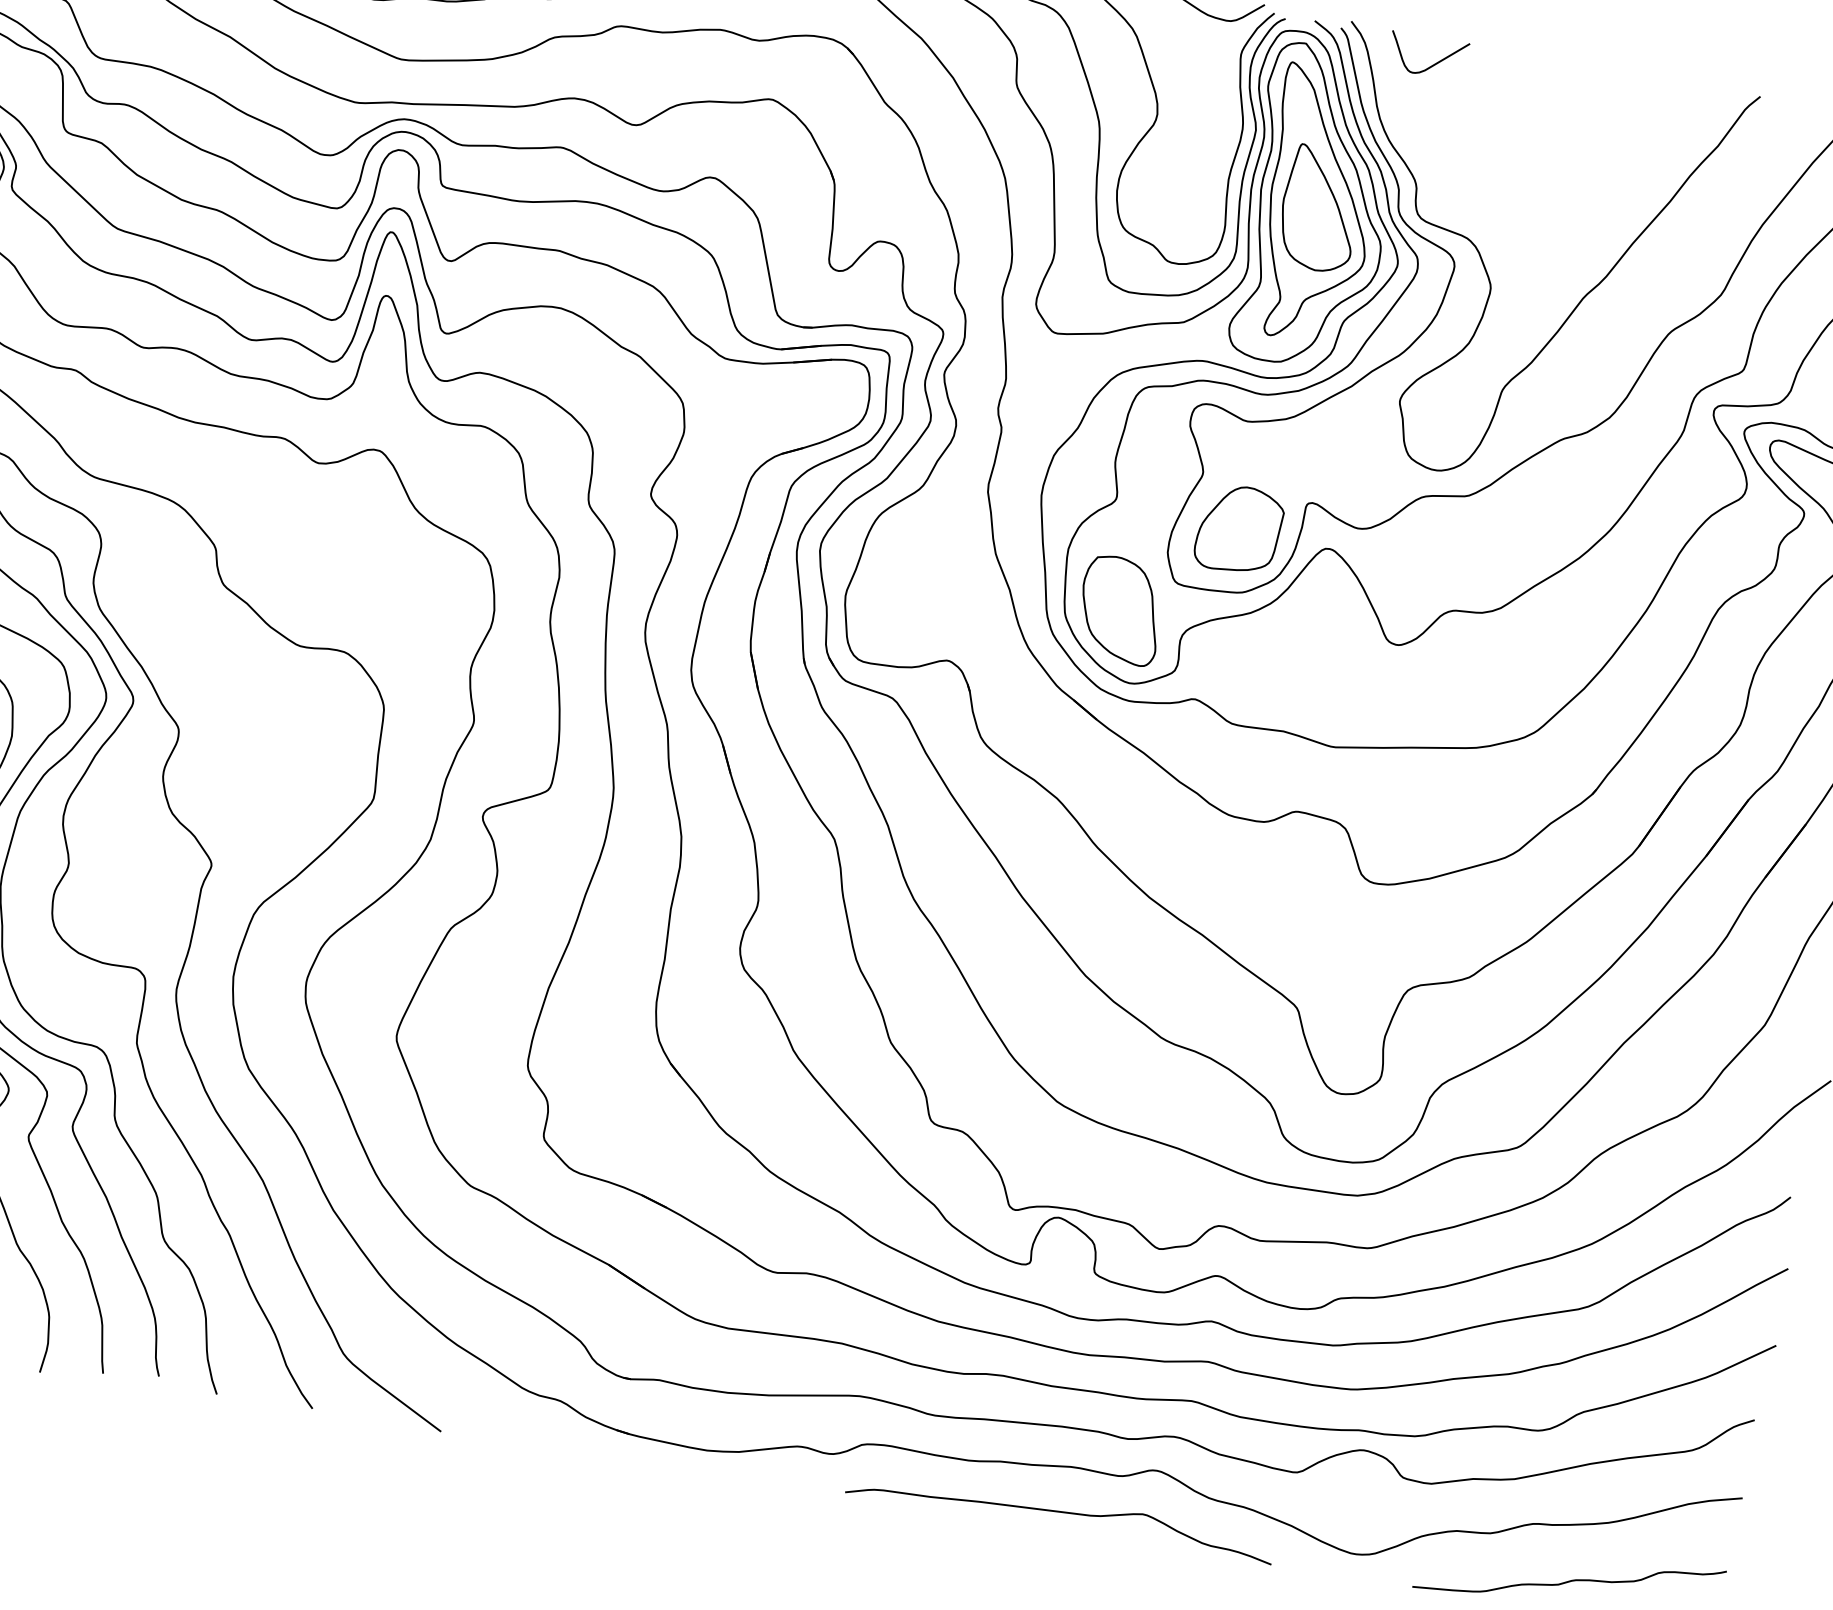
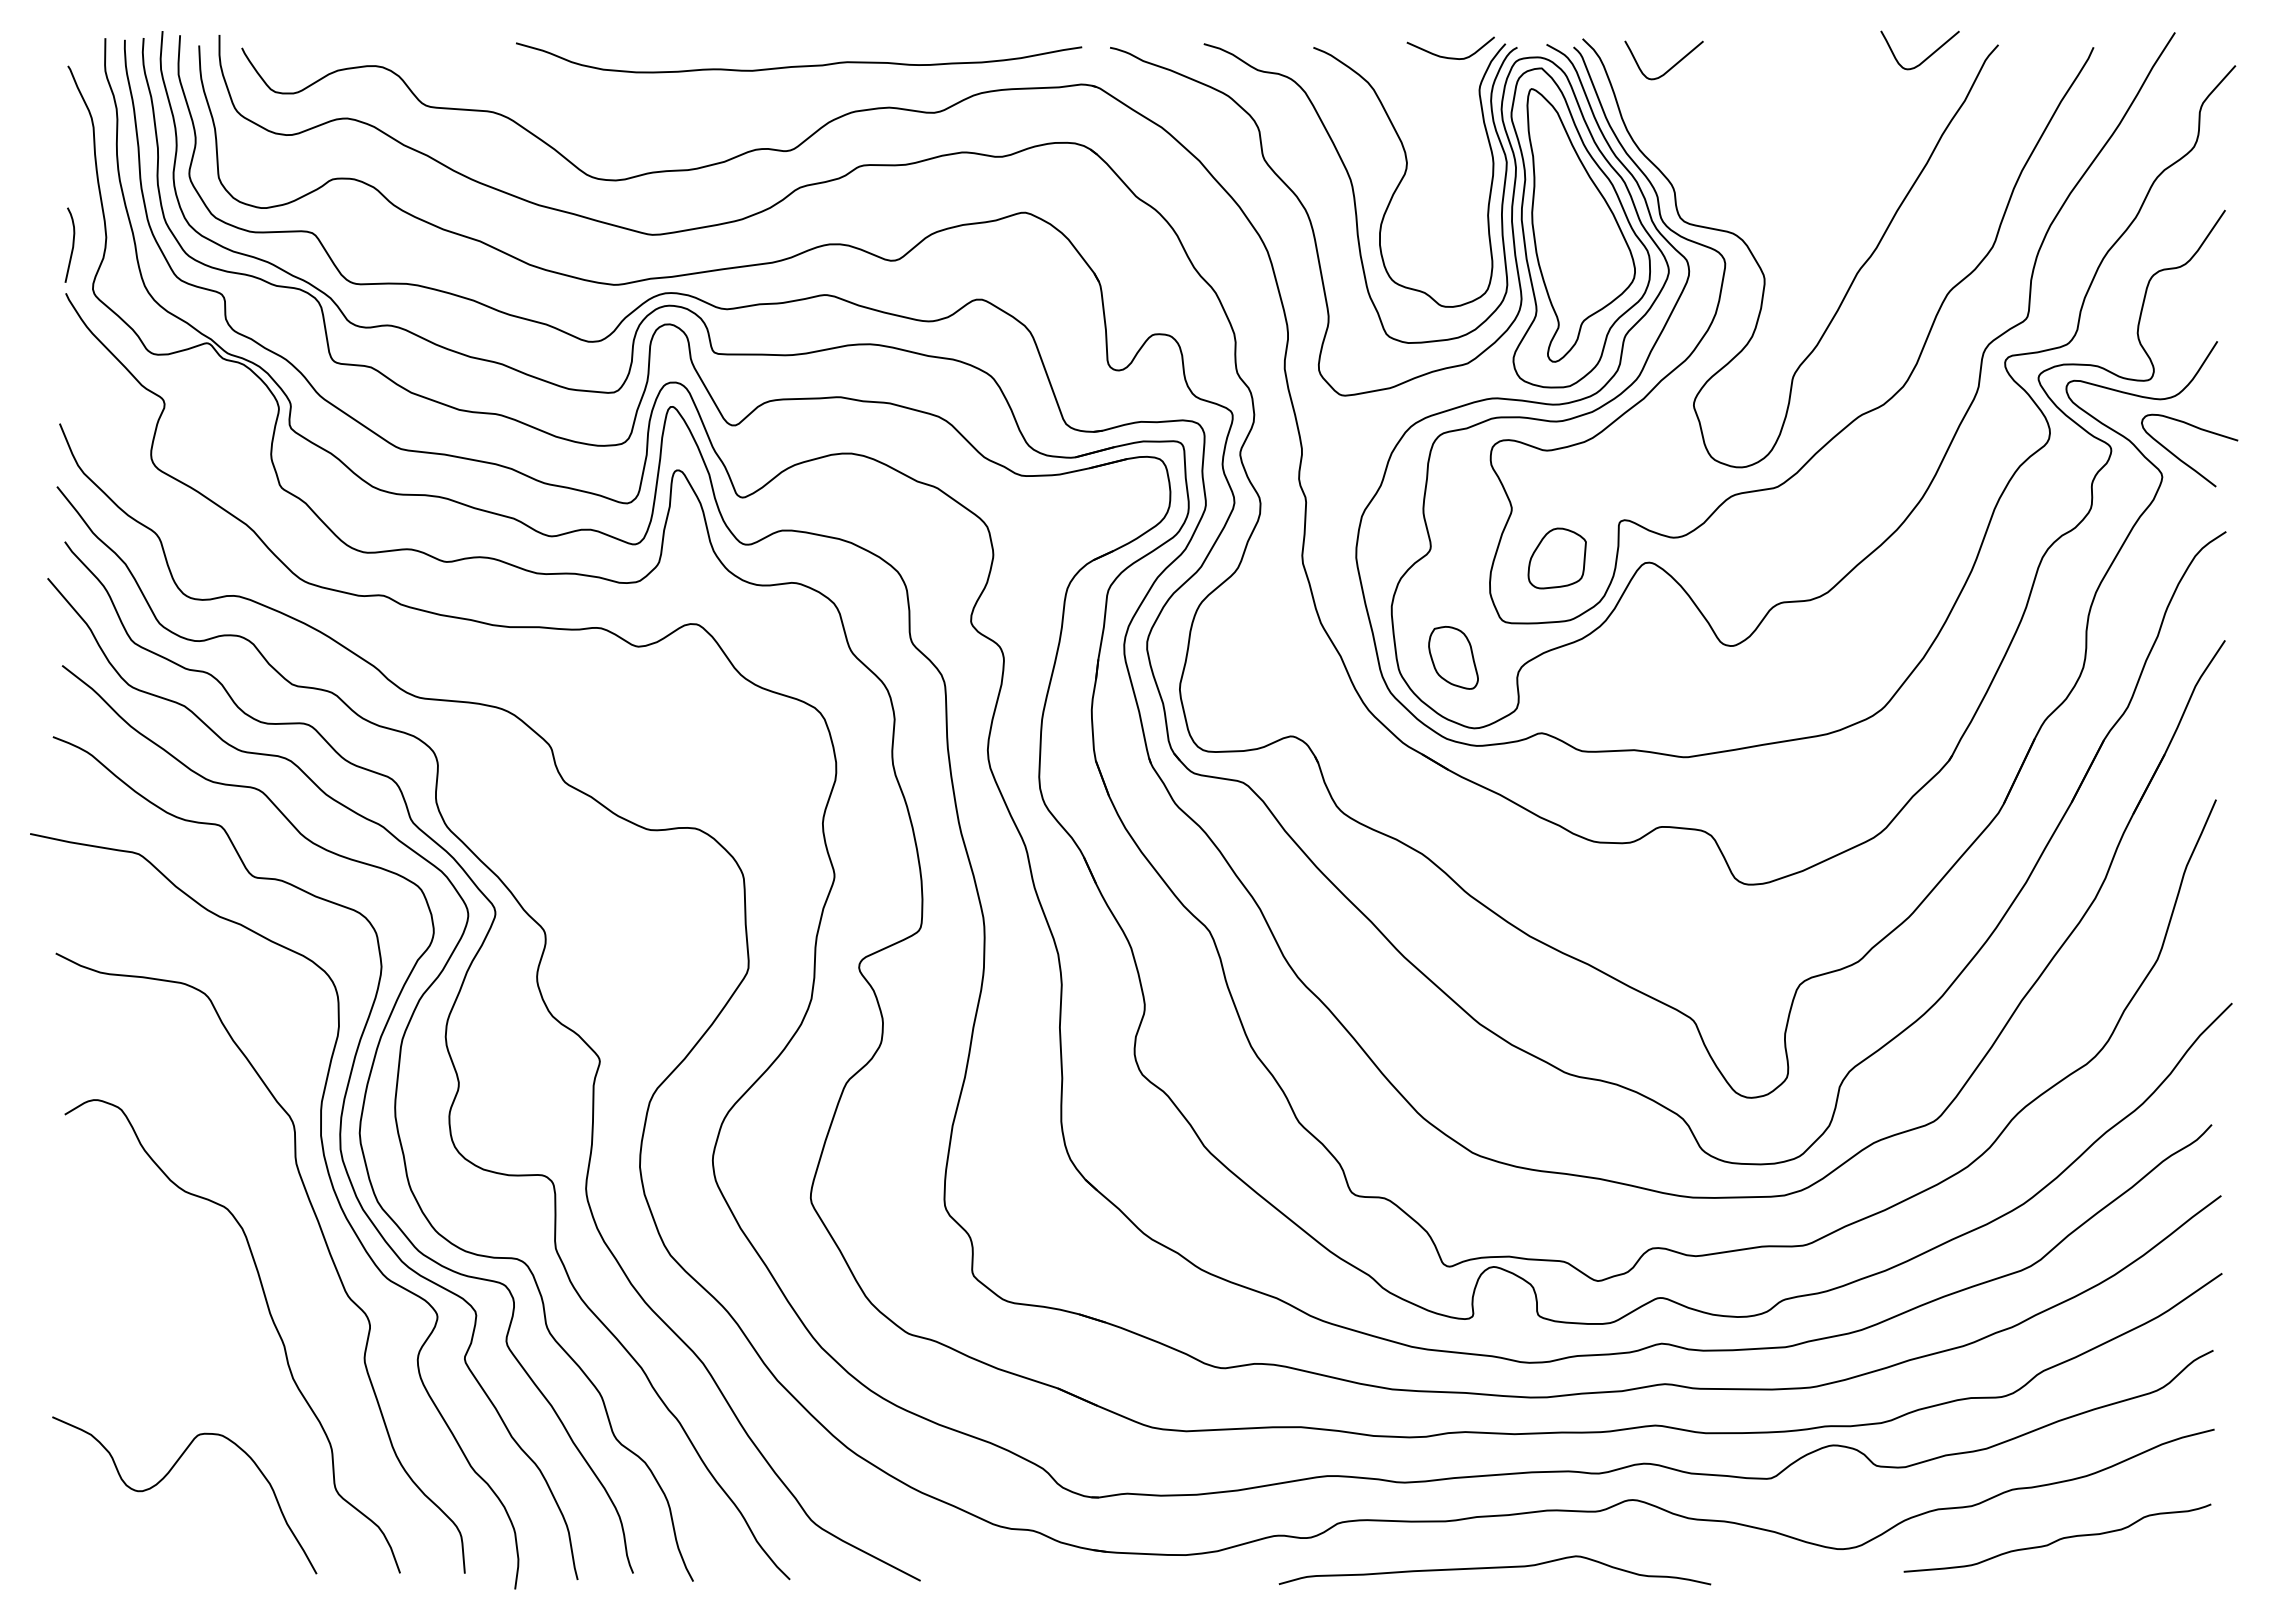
curve: (1687, 97) -> (1926, 57), added
part: (1319, 209) -> (1582, 229), removed
part: (1239, 529) -> (1557, 558), size x0.7
part: (1120, 609) -> (1453, 657), size x0.6
curve: (1060, 1512) -> (1494, 1568), moved

